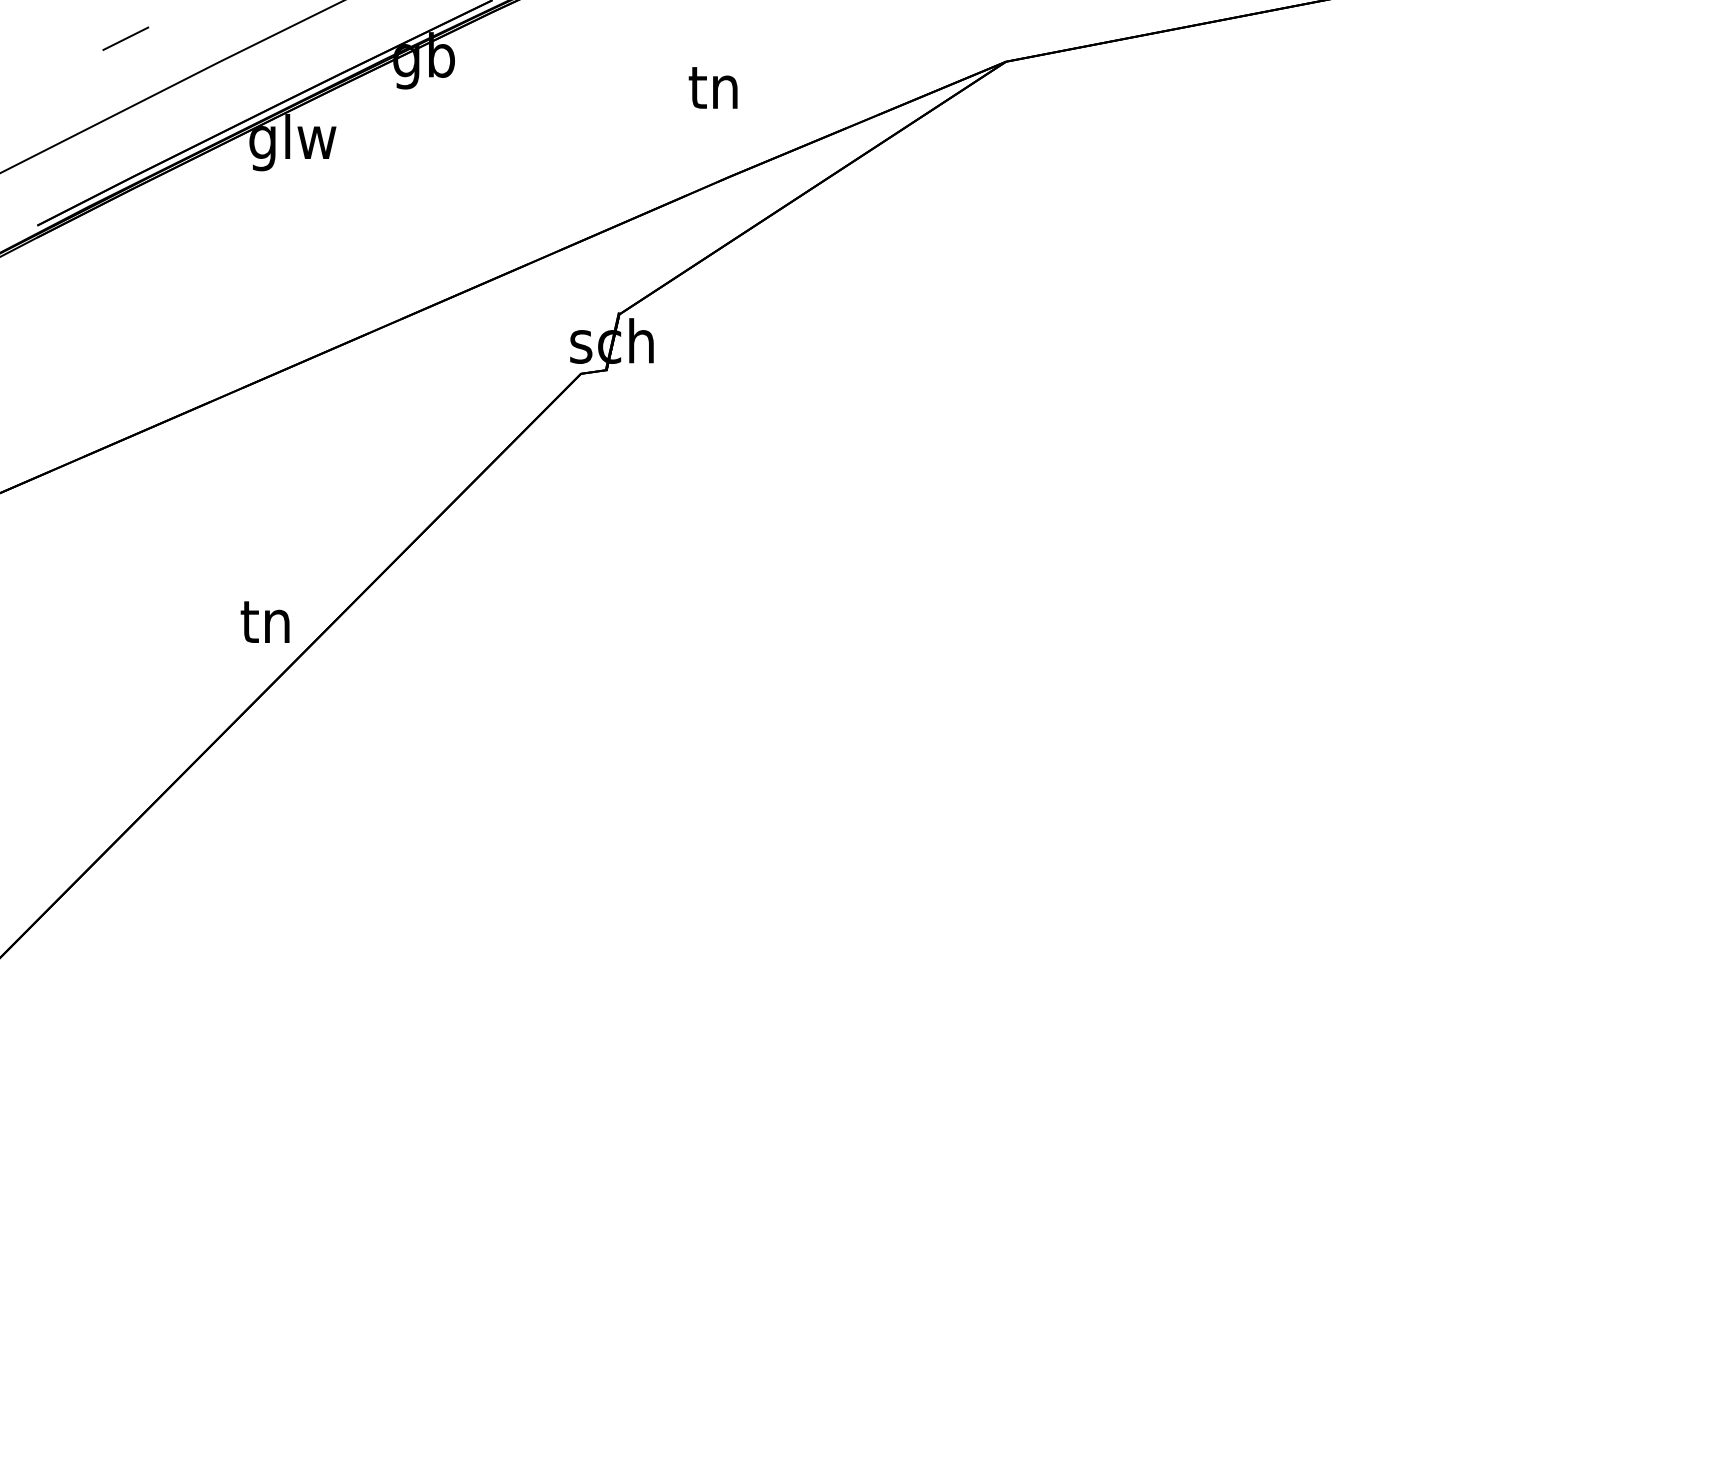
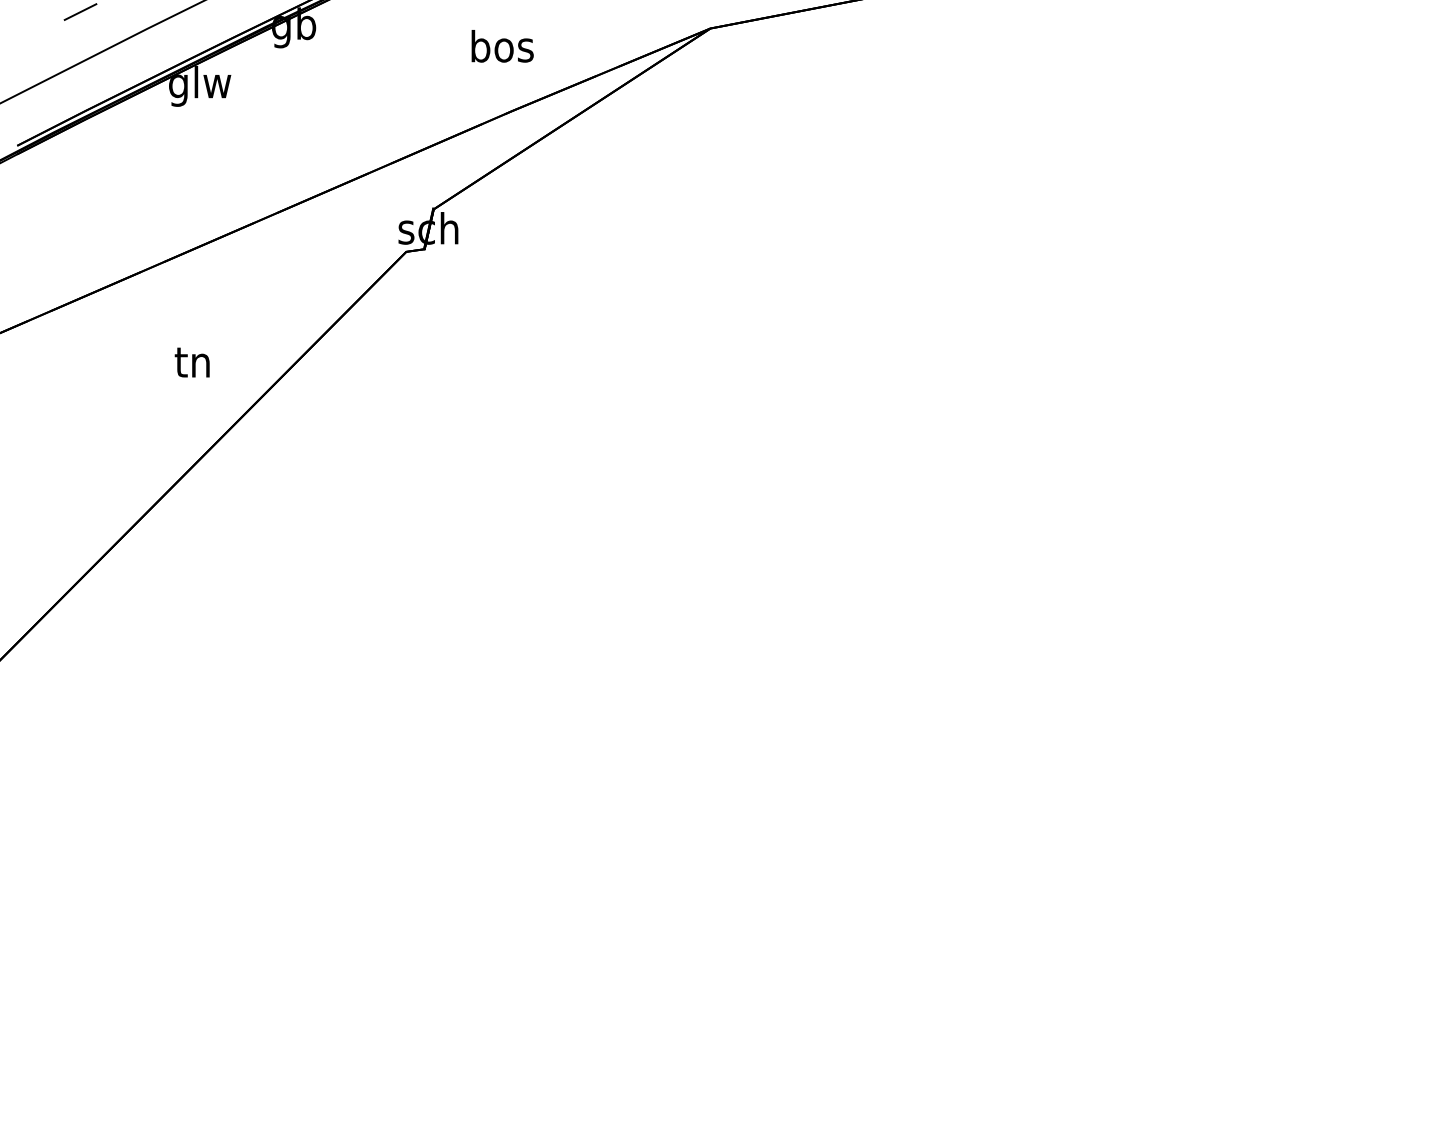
text: (715, 86) -> (502, 46), tn -> bos
text: (264, 622) -> (191, 362), moved

